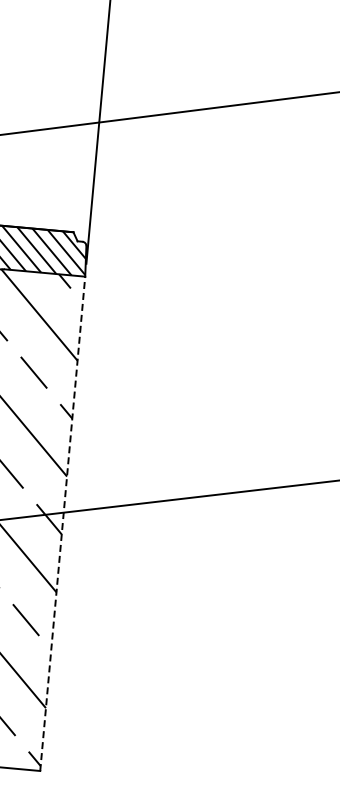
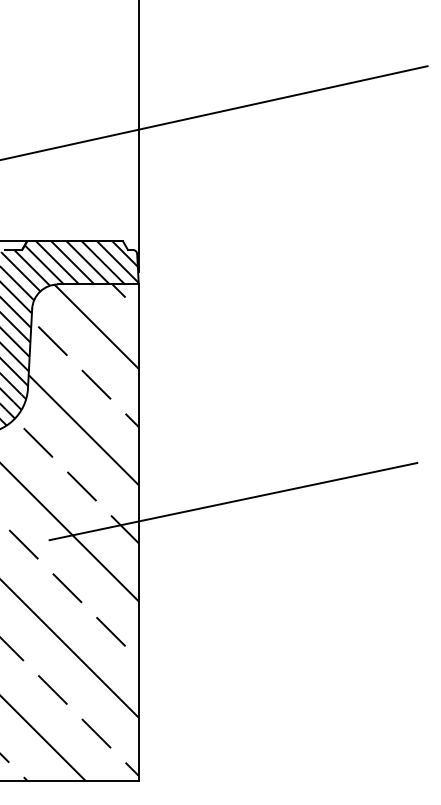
line: (62, 523) -> (138, 532), dashed -> solid

